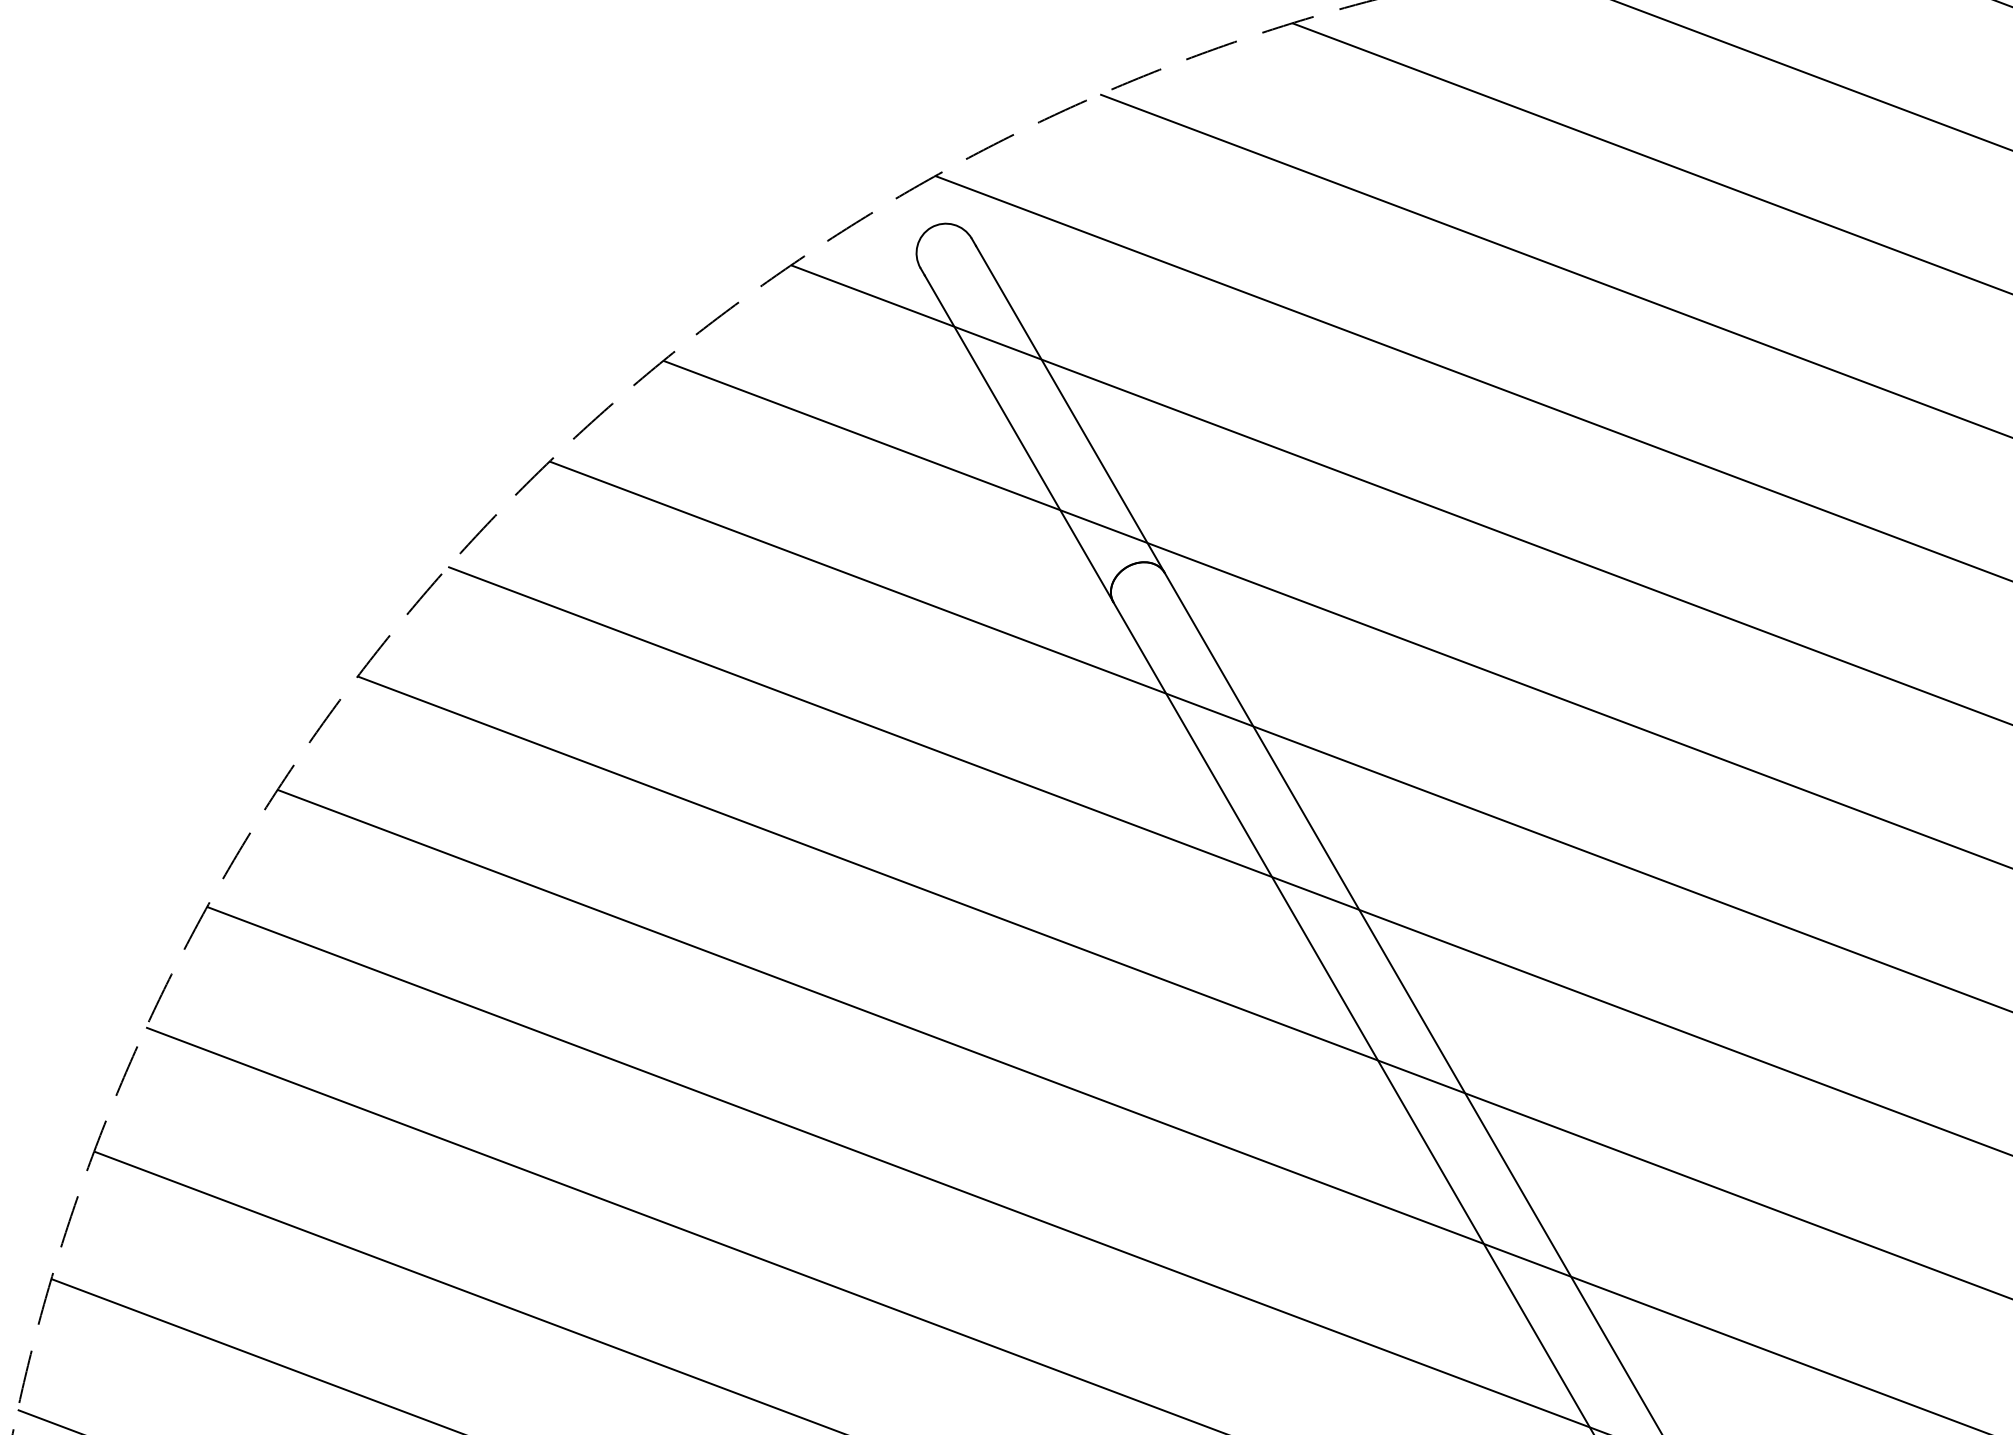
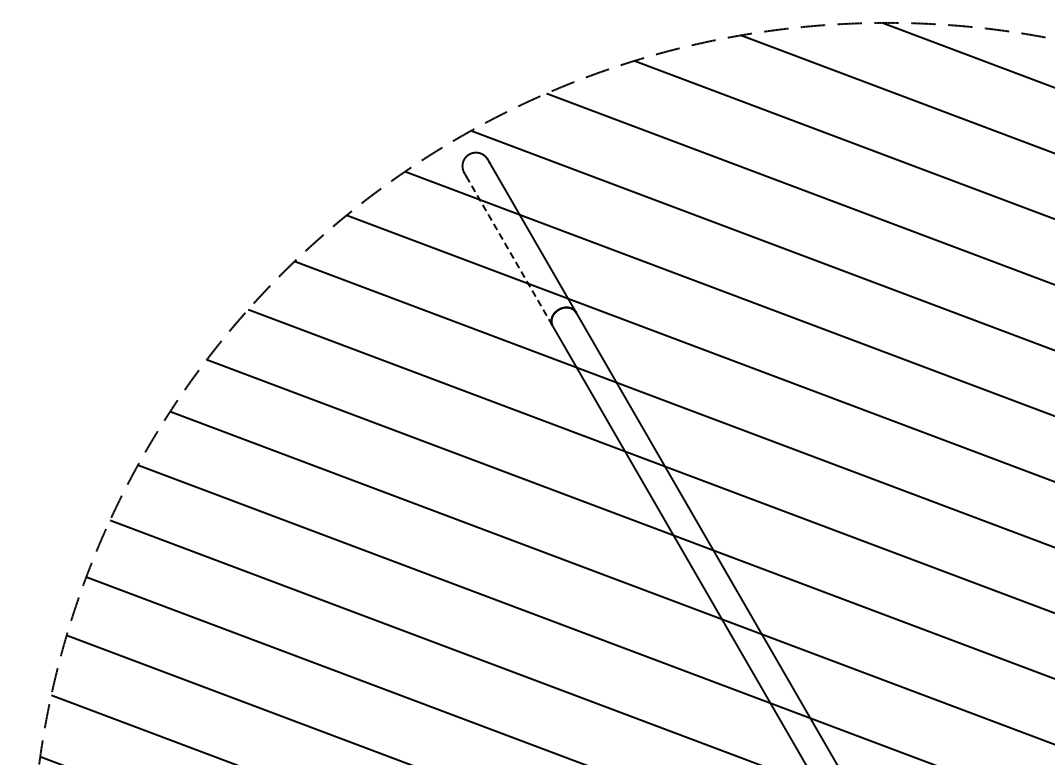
line: (1019, 439) -> (509, 251), solid -> dashed

